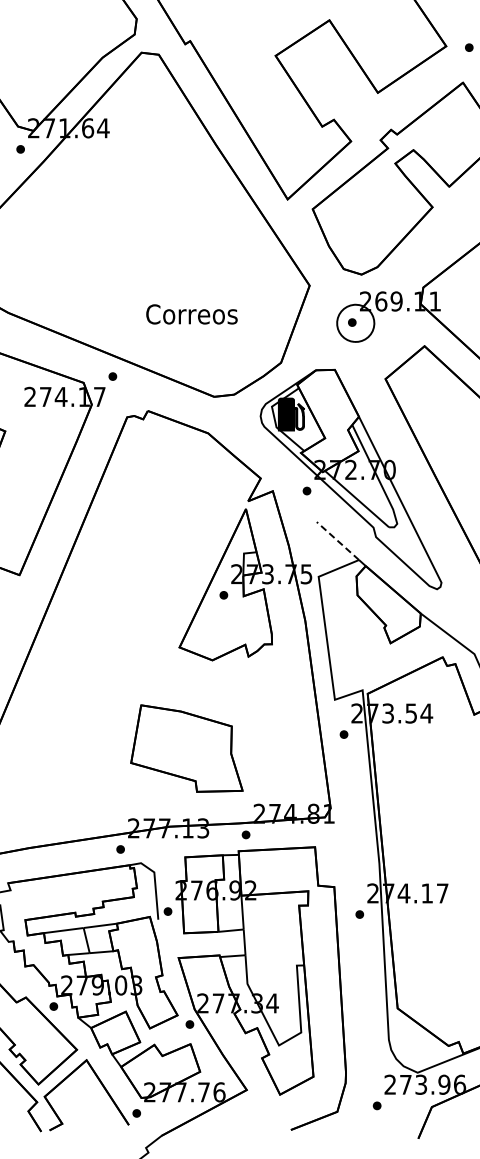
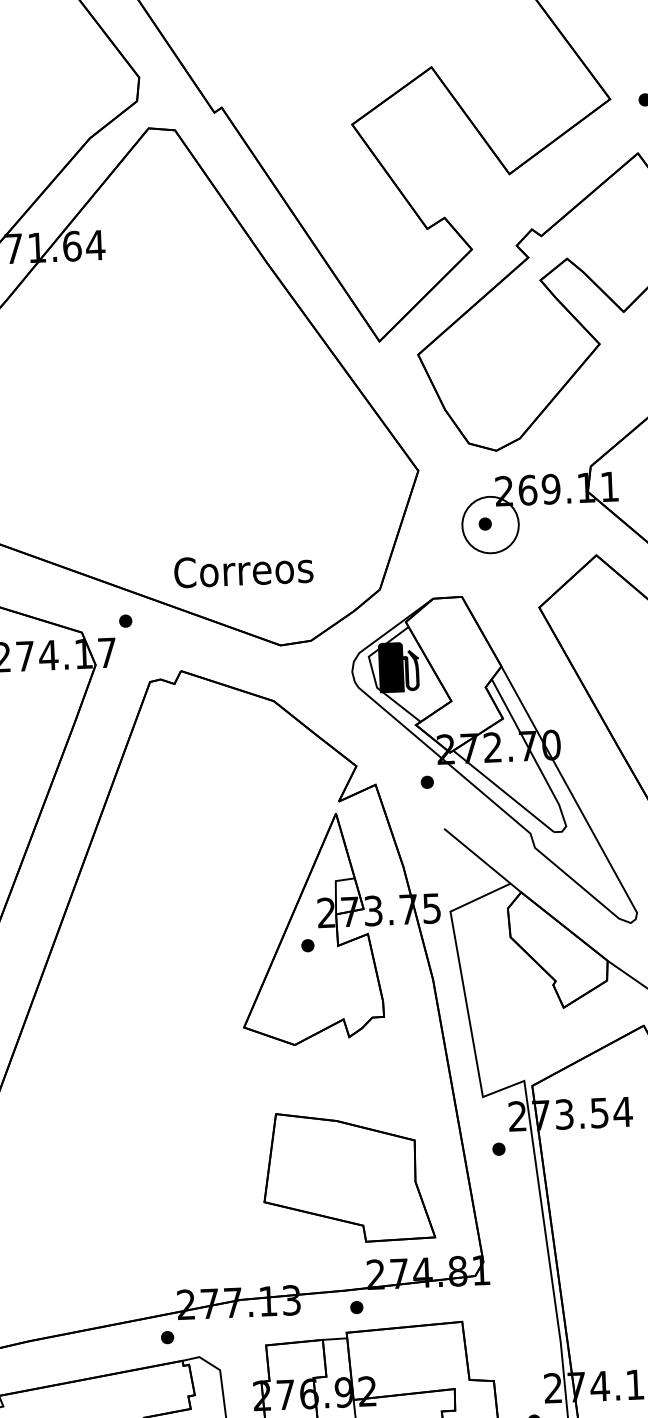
text: (191, 314) -> (243, 570), moved
line: (337, 540) -> (476, 855), dashed -> solid
part: (186, 748) -> (347, 1176), moved

